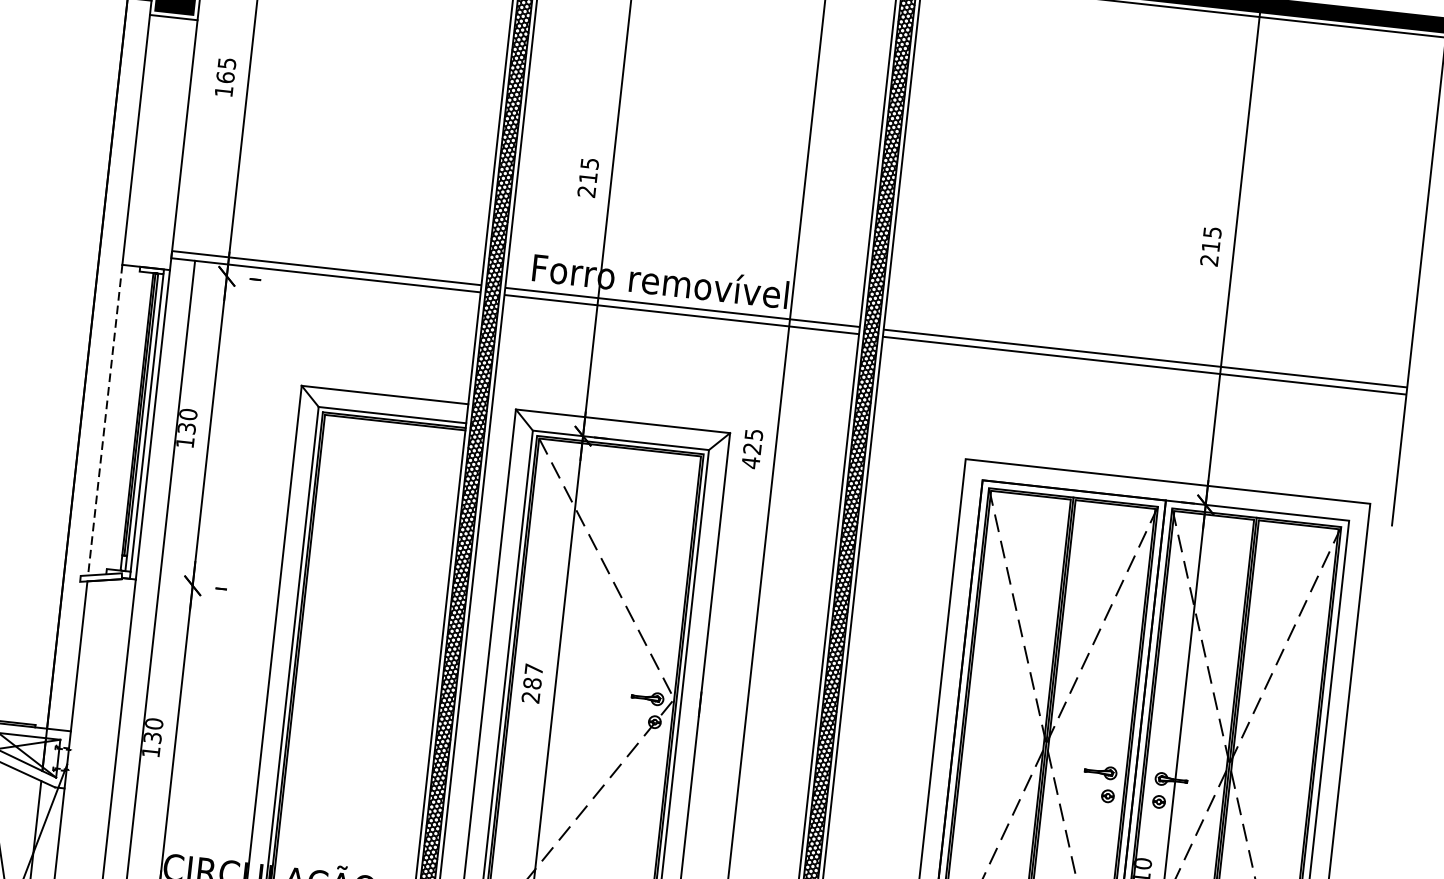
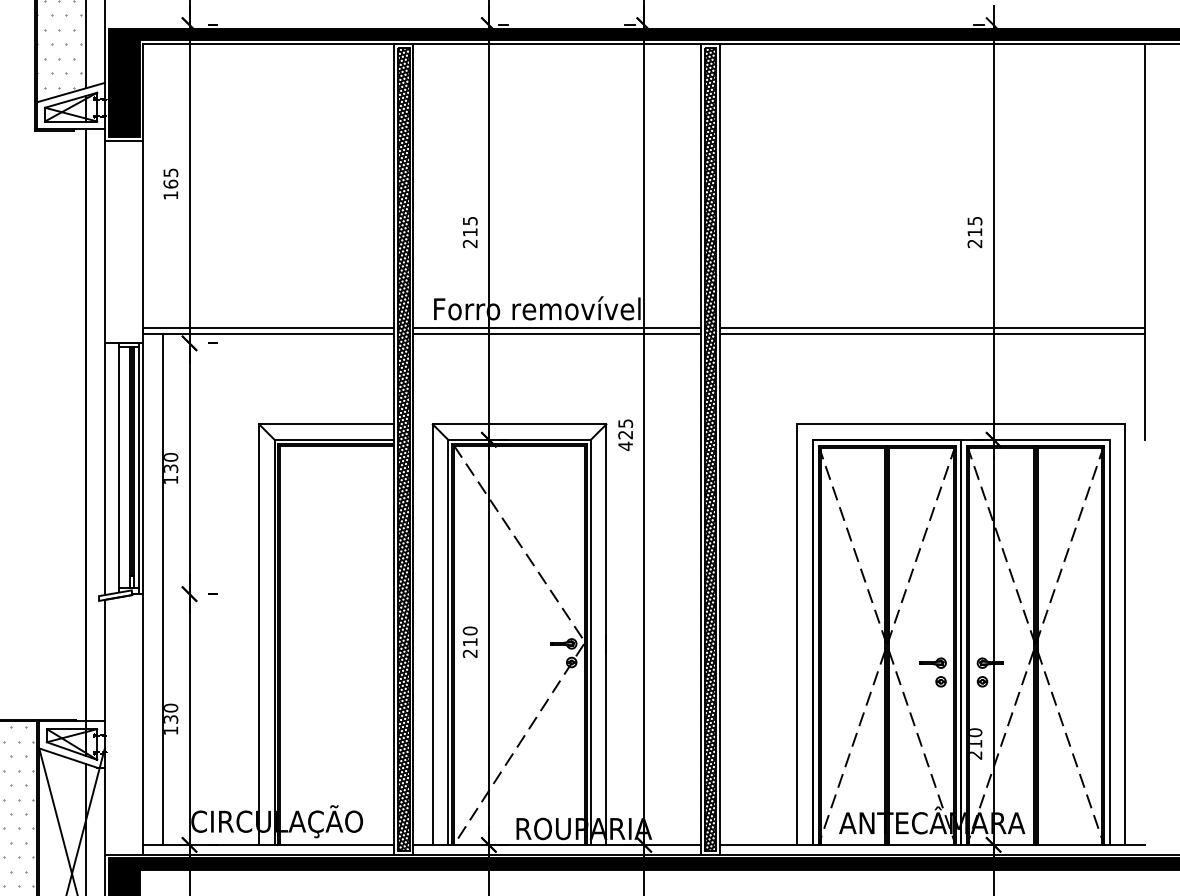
line: (104, 420) -> (104, 469), dashed -> solid
line: (123, 420) -> (119, 467), added
text: (532, 676) -> (469, 636), 287 -> 210

